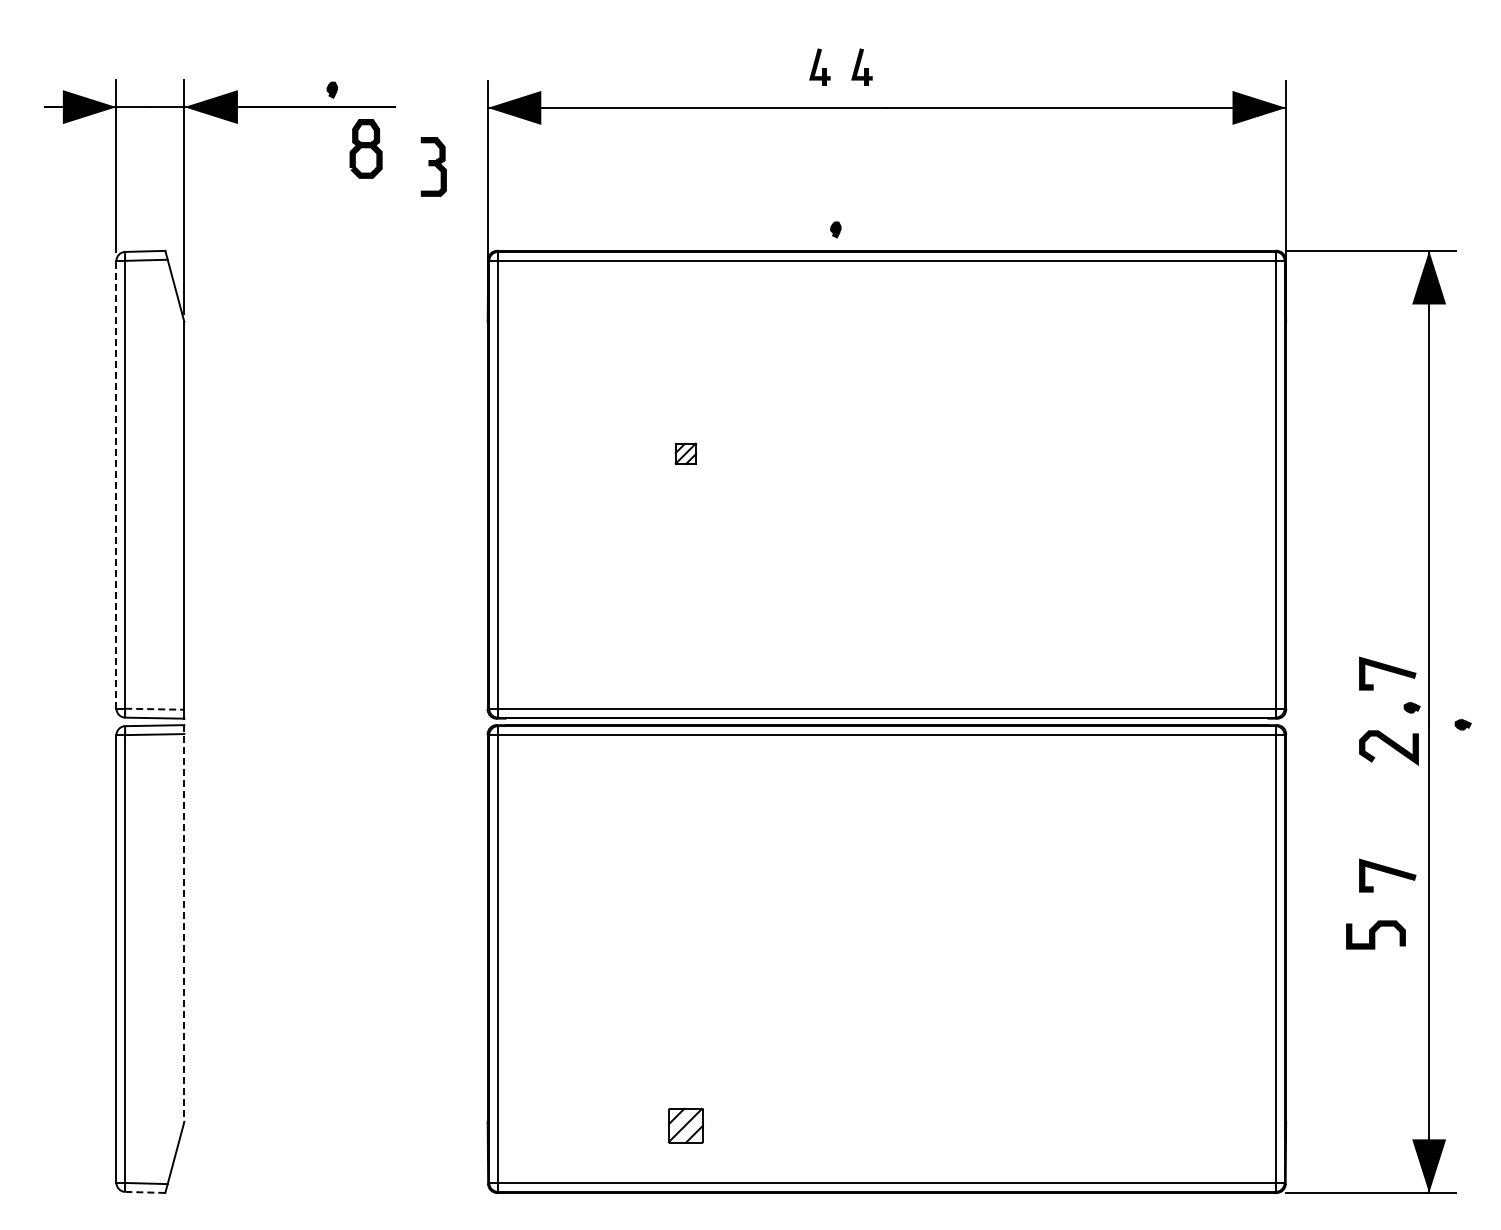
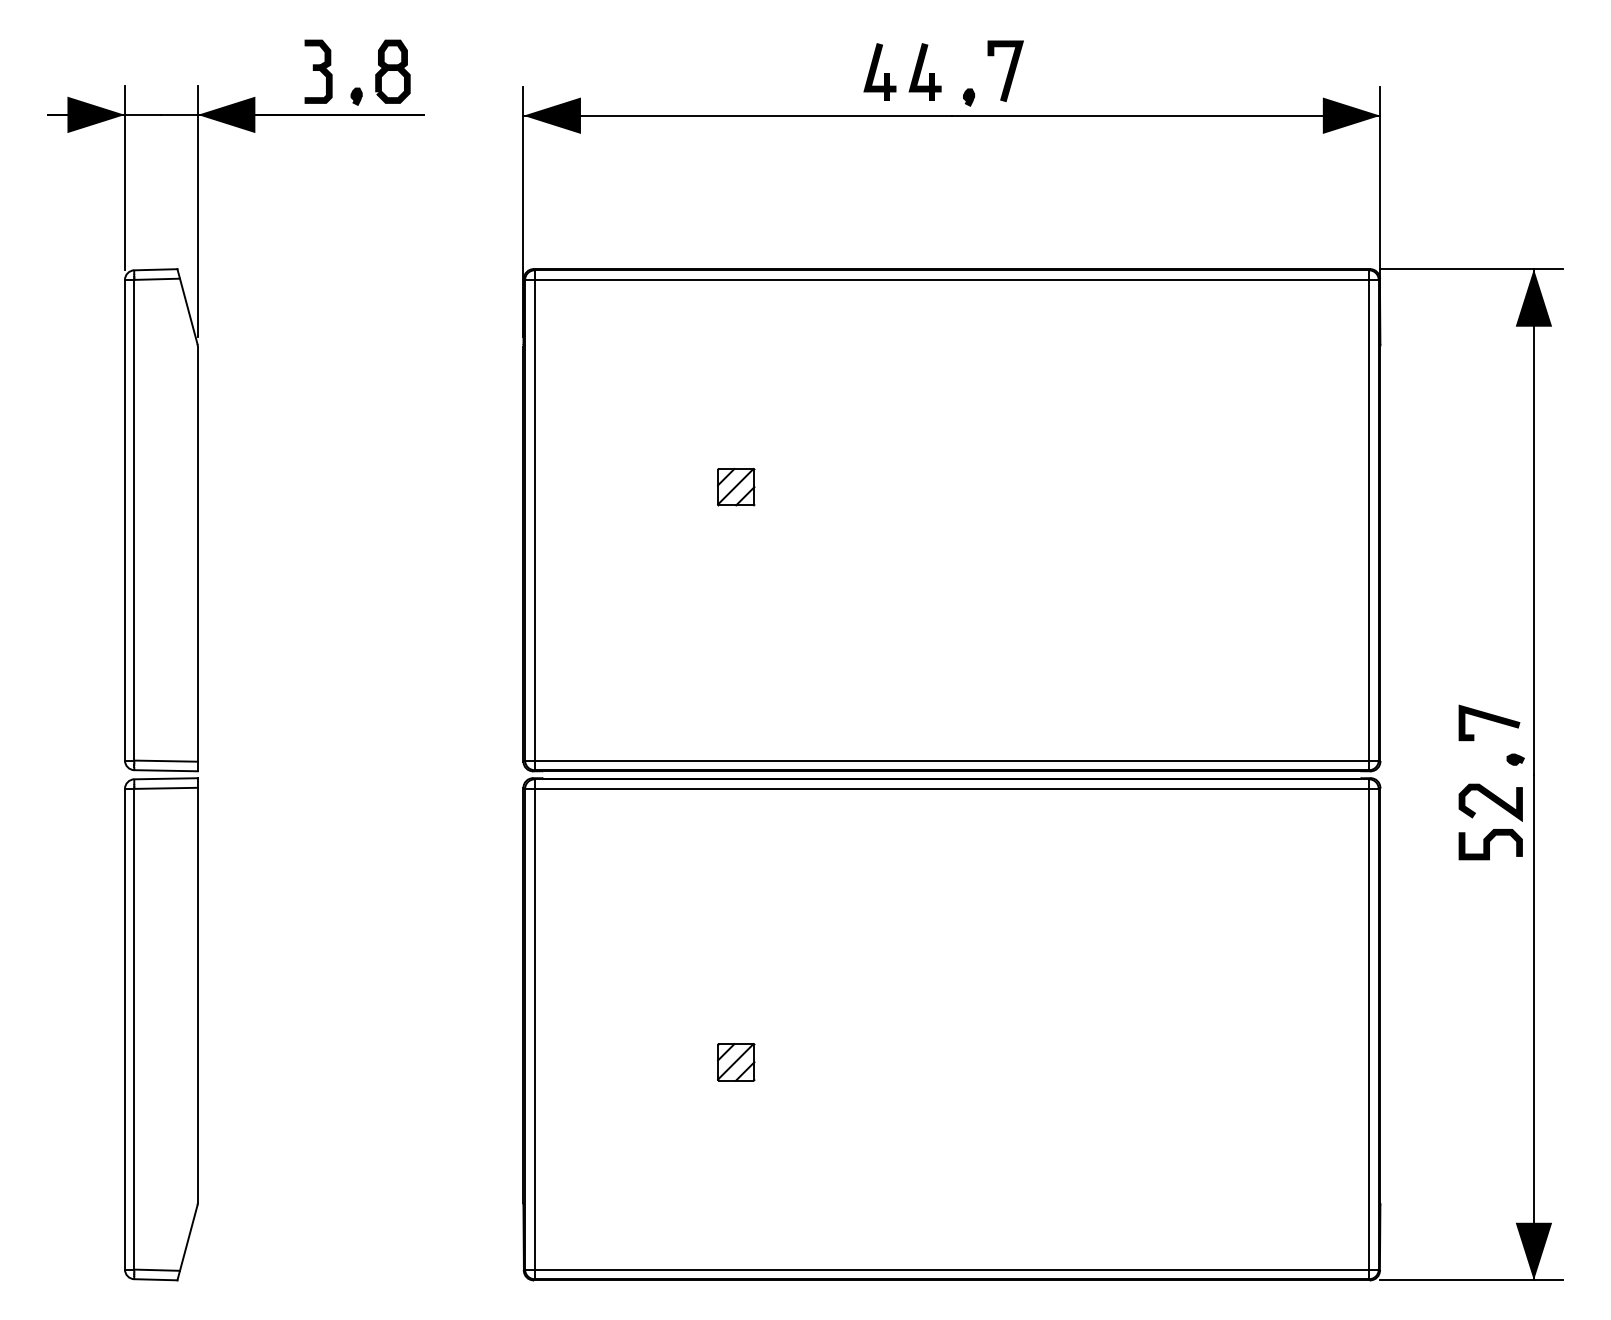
line: (939, 66) -> (1008, 71), added
part: (819, 67) -> (879, 72), size x1.43
part: (861, 67) -> (924, 72), size x1.43
part: (365, 148) -> (392, 71), moved
part: (433, 166) -> (318, 71), moved
part: (835, 229) -> (968, 97), moved
part: (685, 453) -> (735, 486), size x1.67
line: (116, 484) -> (125, 519), dashed -> solid
line: (154, 709) -> (165, 761), dashed -> solid
part: (1462, 724) -> (1569, 777), removed
line: (1387, 873) -> (1489, 937), removed
line: (184, 922) -> (198, 990), dashed -> solid
curve: (1375, 934) -> (1490, 844), moved
part: (685, 1125) -> (735, 1061), moved
line: (144, 1192) -> (155, 1279), dashed -> solid

